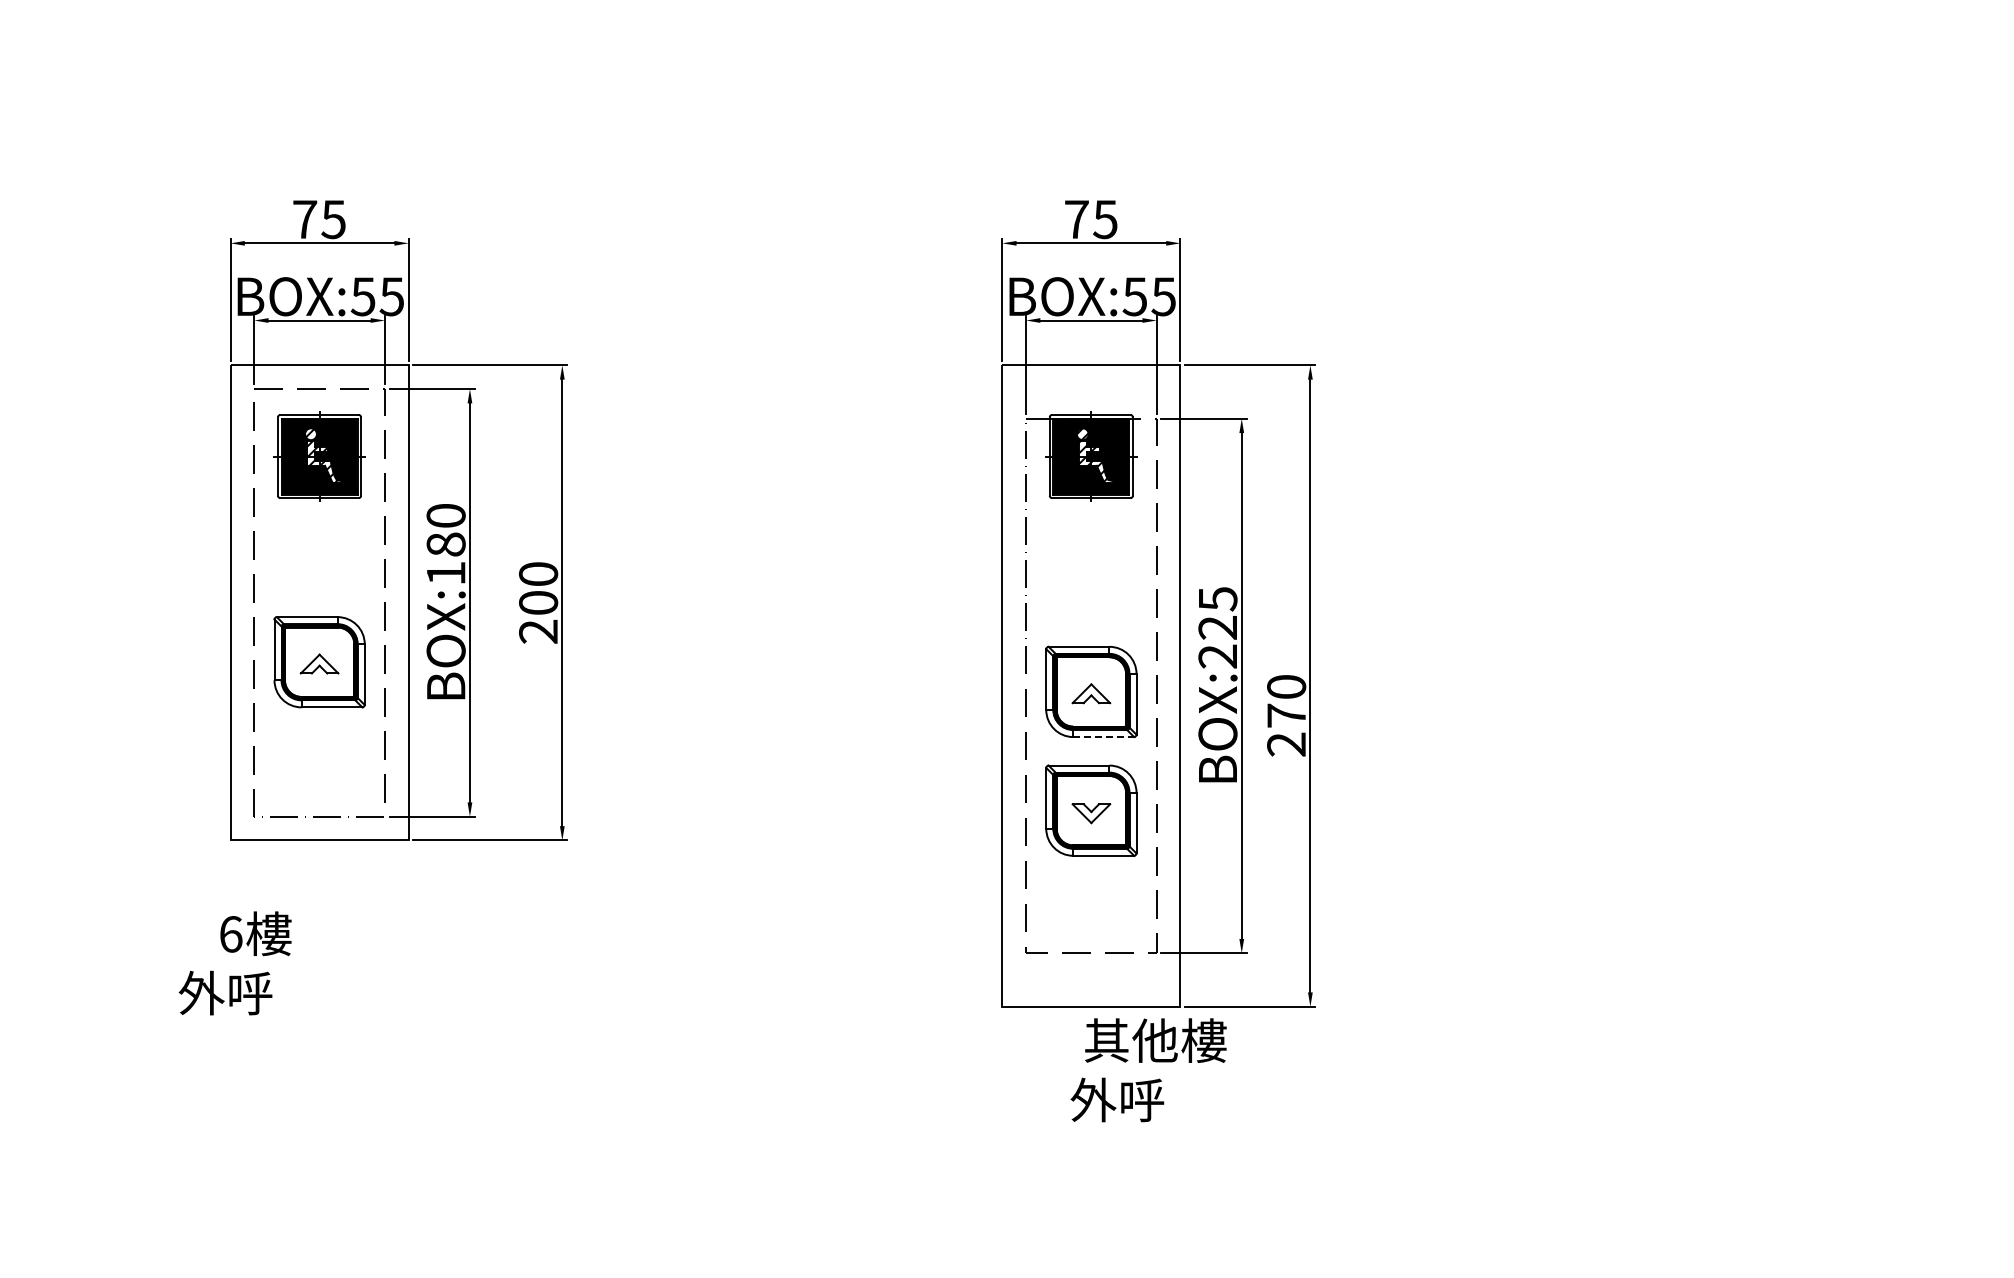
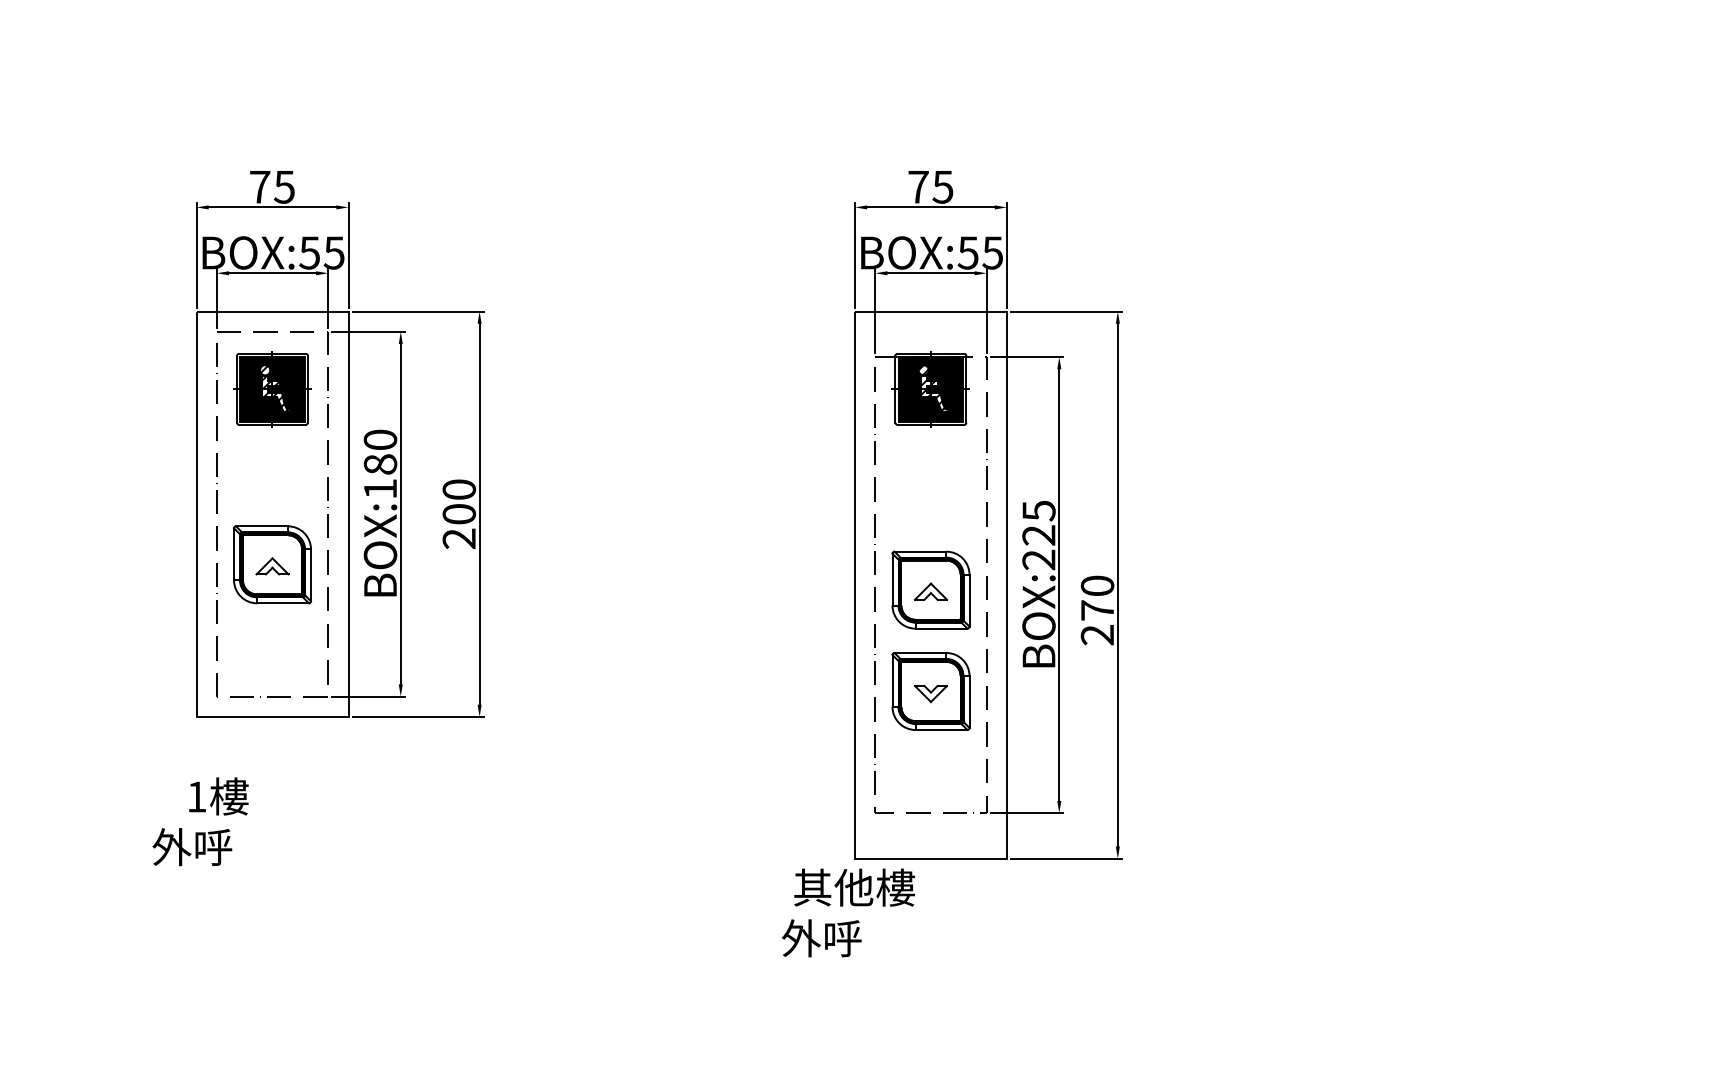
line: (1104, 737) -> (942, 629), dashed -> solid
text: (231, 934) -> (197, 797), 6 -> 1
text: (1148, 1070) -> (848, 913), moved

